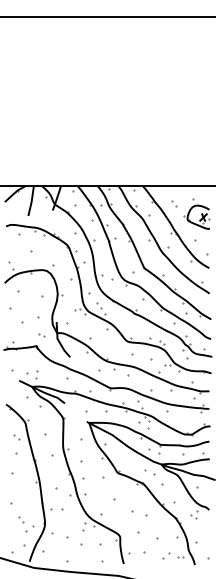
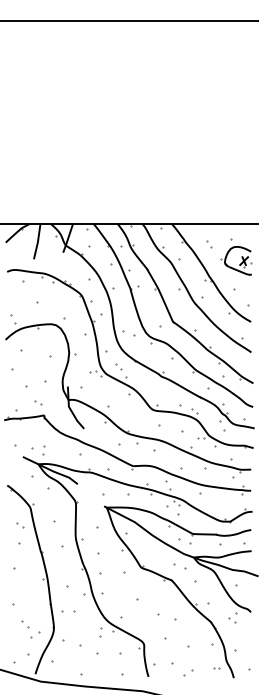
part: (41, 335) -> (37, 402), moved
part: (166, 555) -> (188, 672), moved

